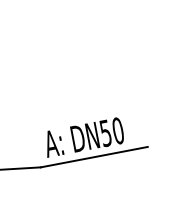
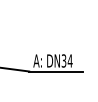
text: (112, 131) -> (67, 60), DN50 -> DN34

